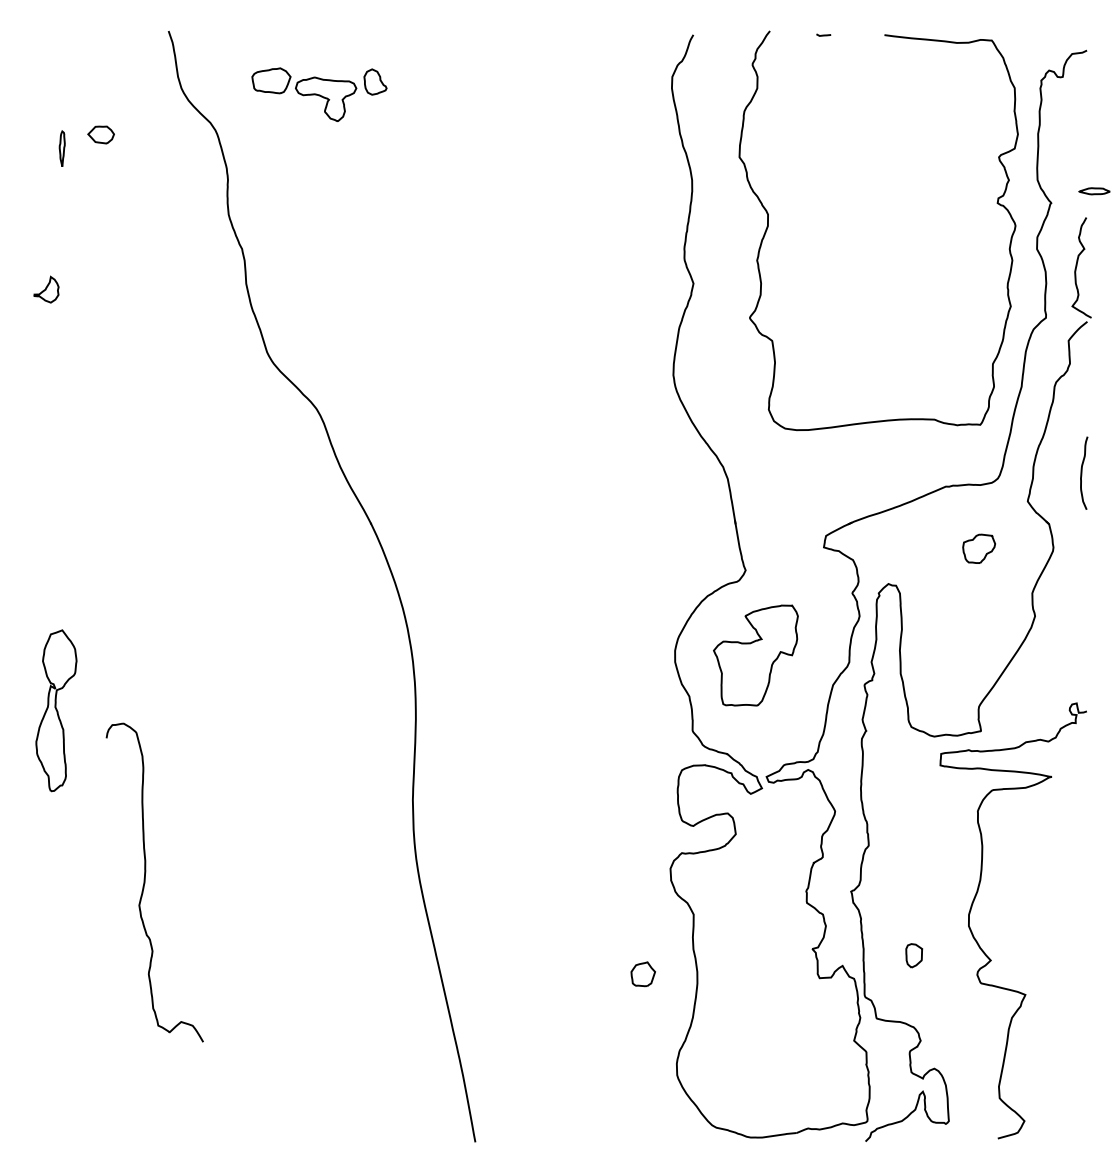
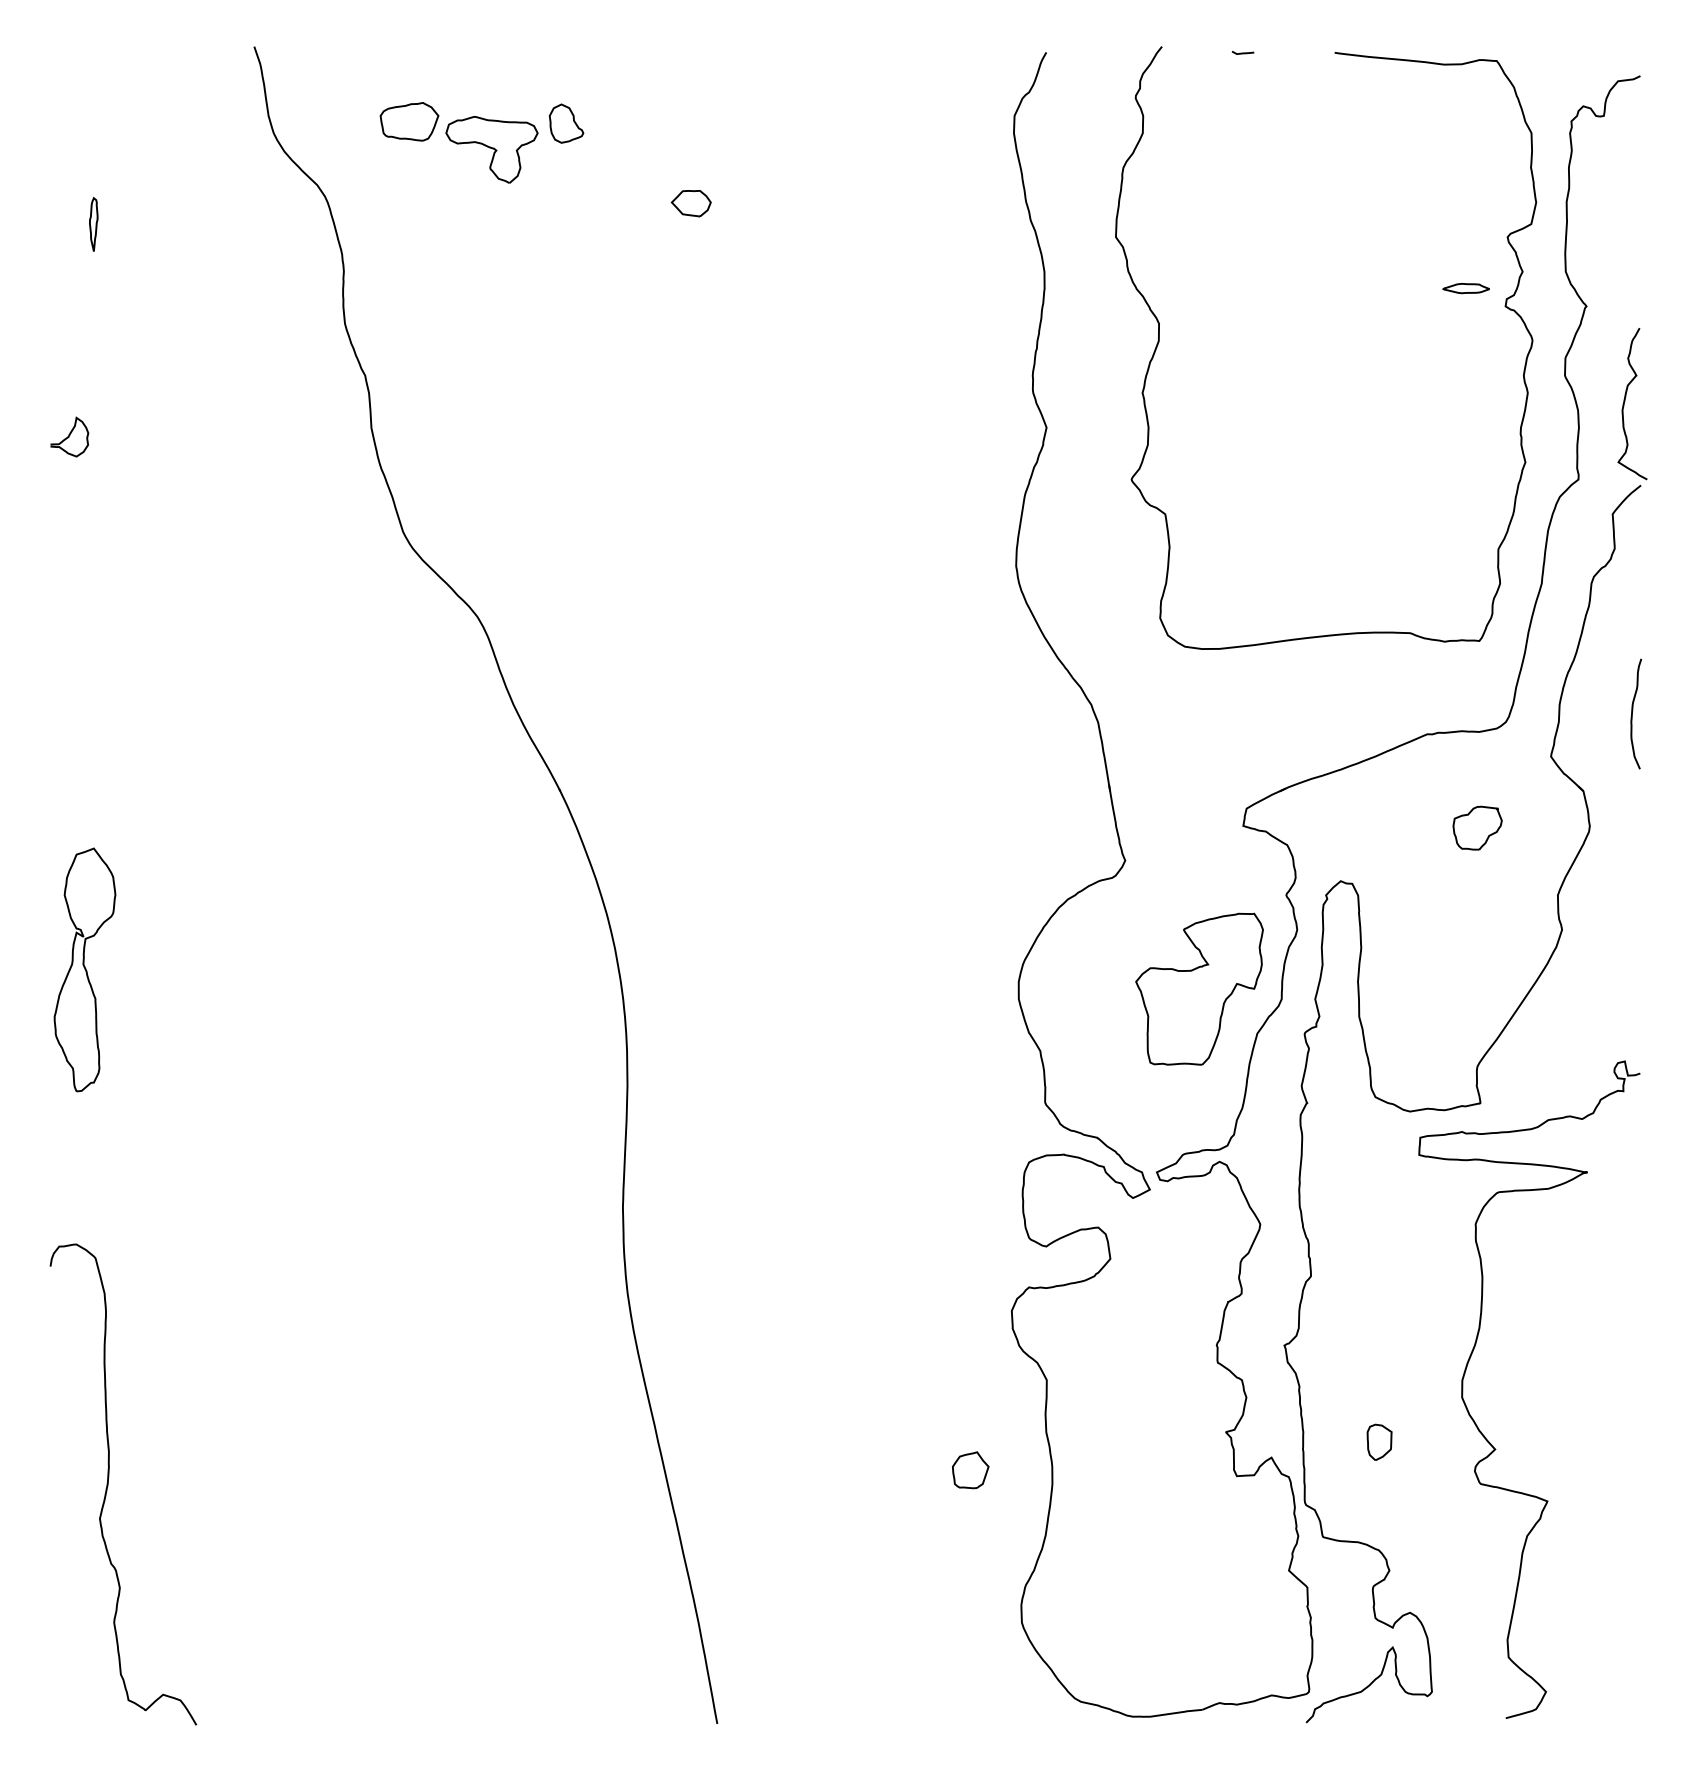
part: (100, 134) -> (690, 202), moved
part: (1094, 191) -> (1466, 288), moved
part: (755, 655) -> (1198, 989), moved
part: (56, 710) -> (85, 969), moved
curve: (145, 882) -> (109, 1484), moved

